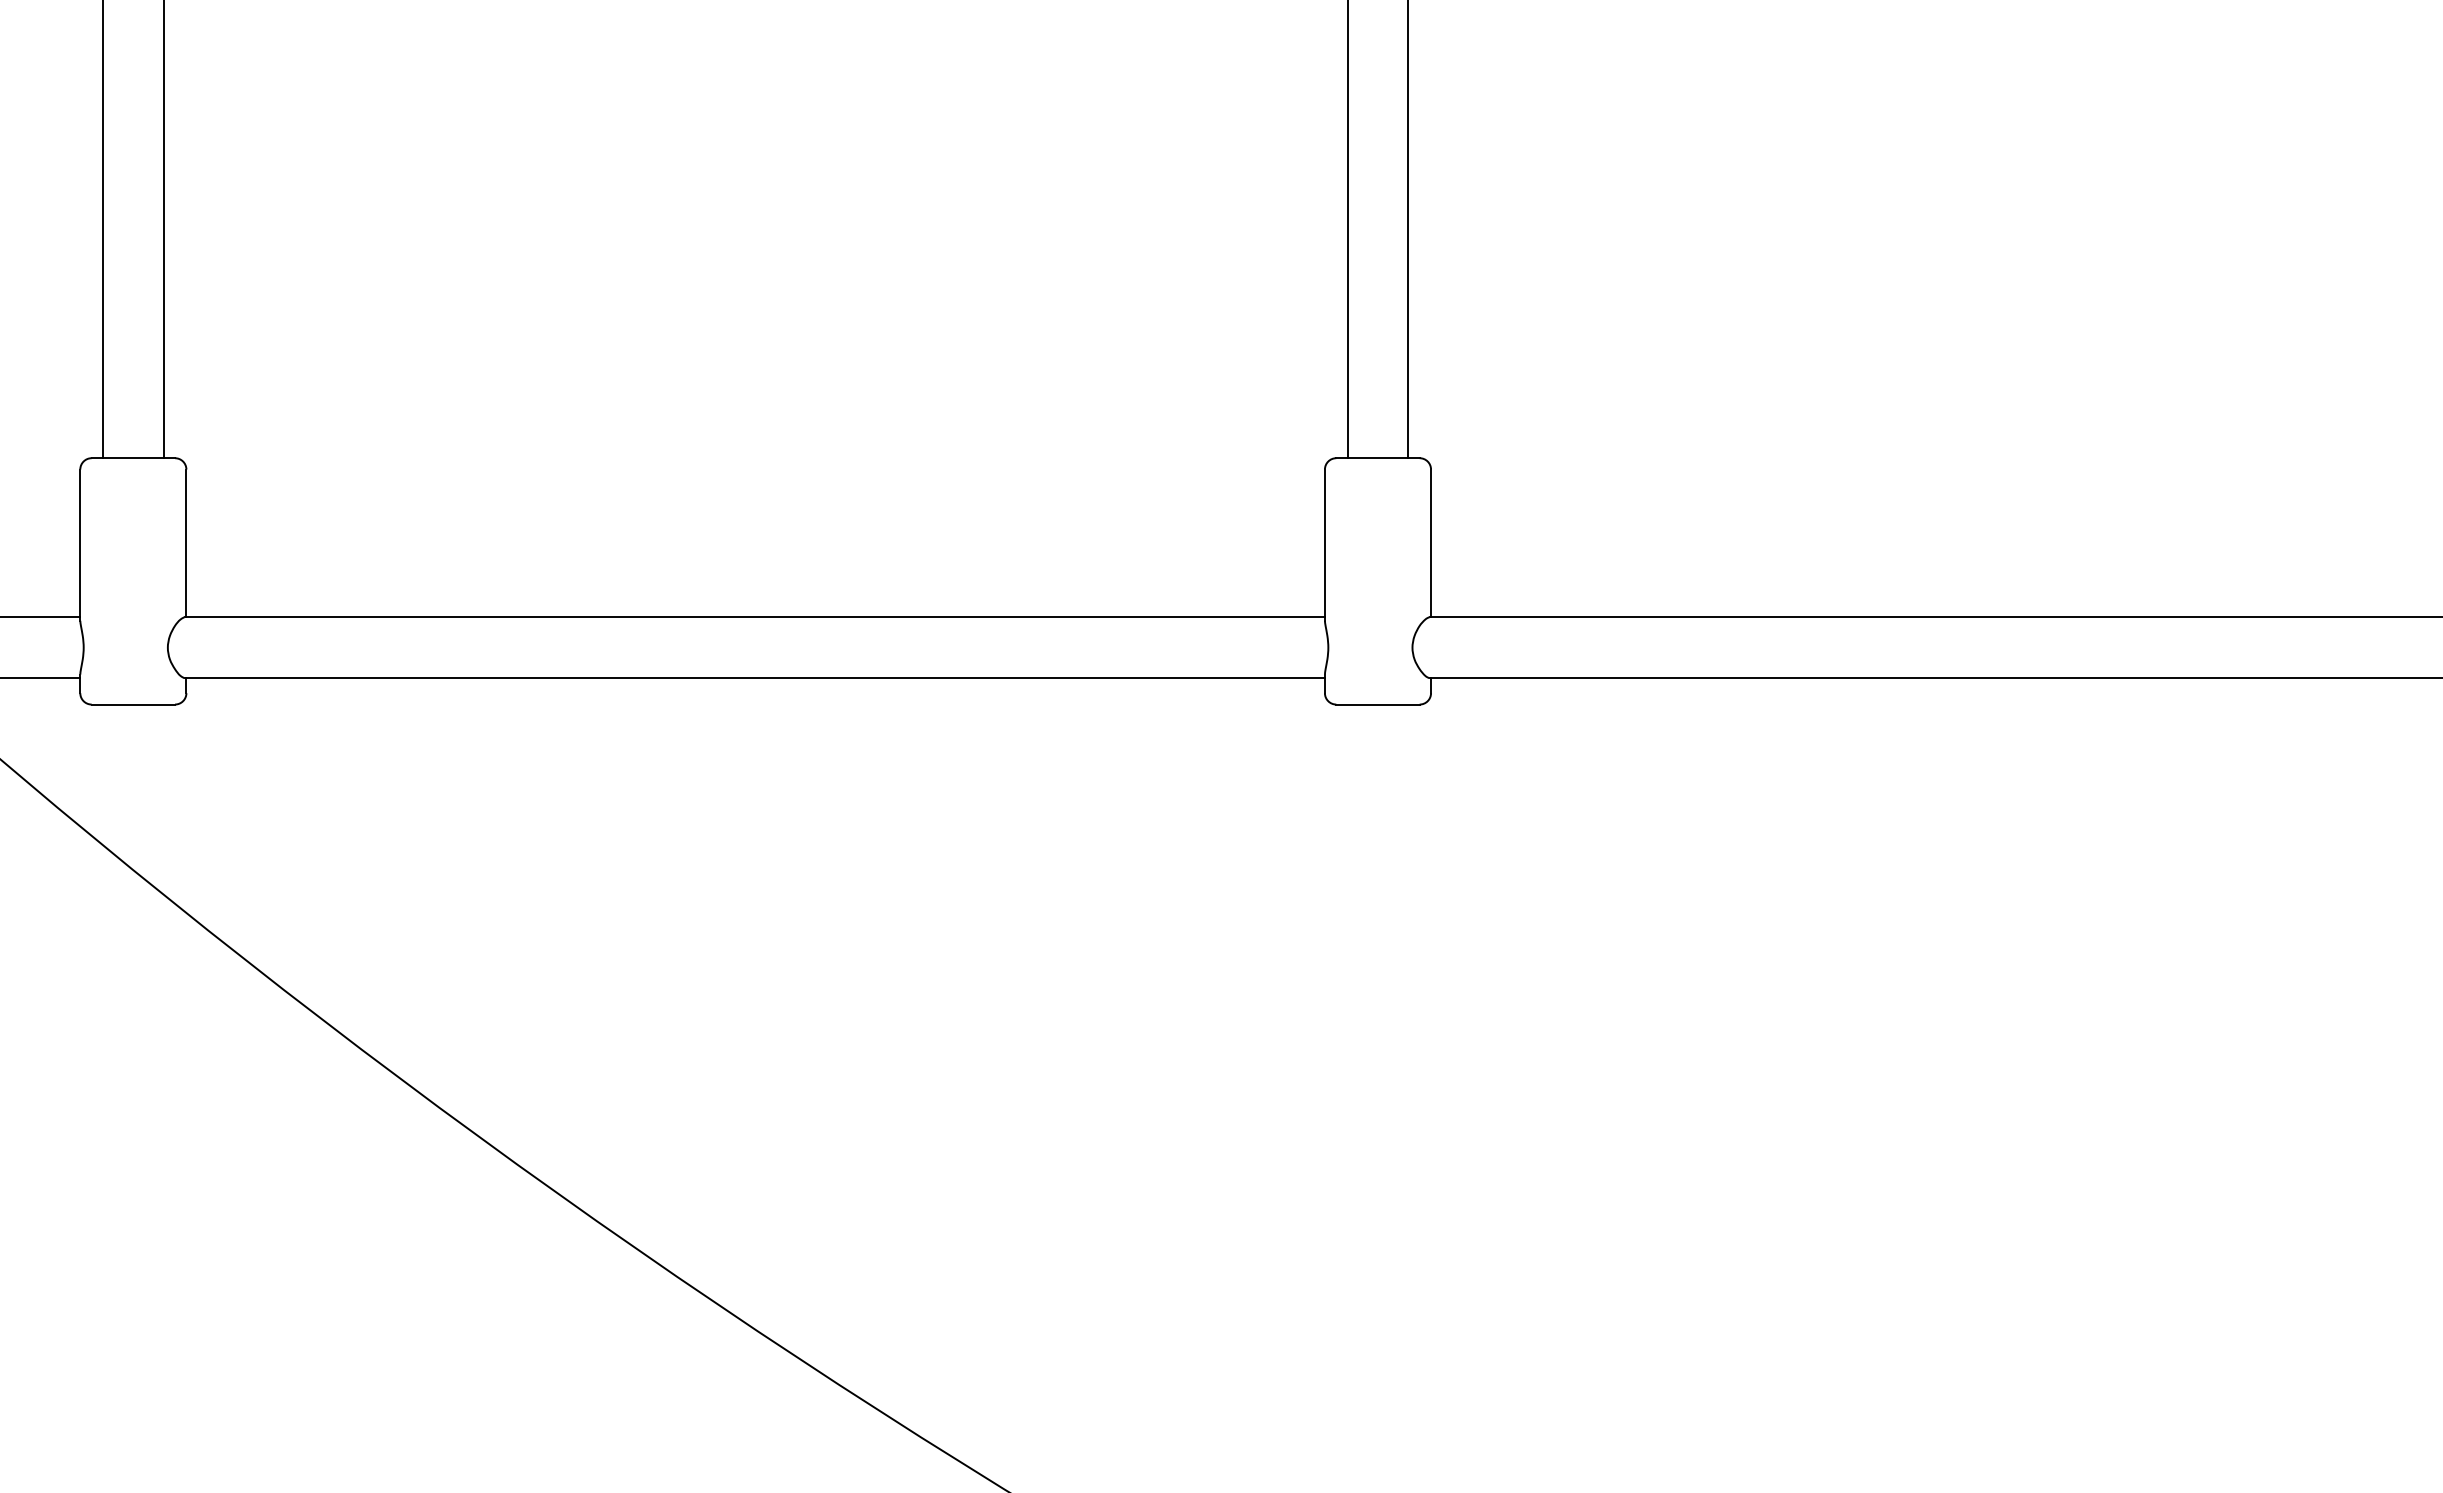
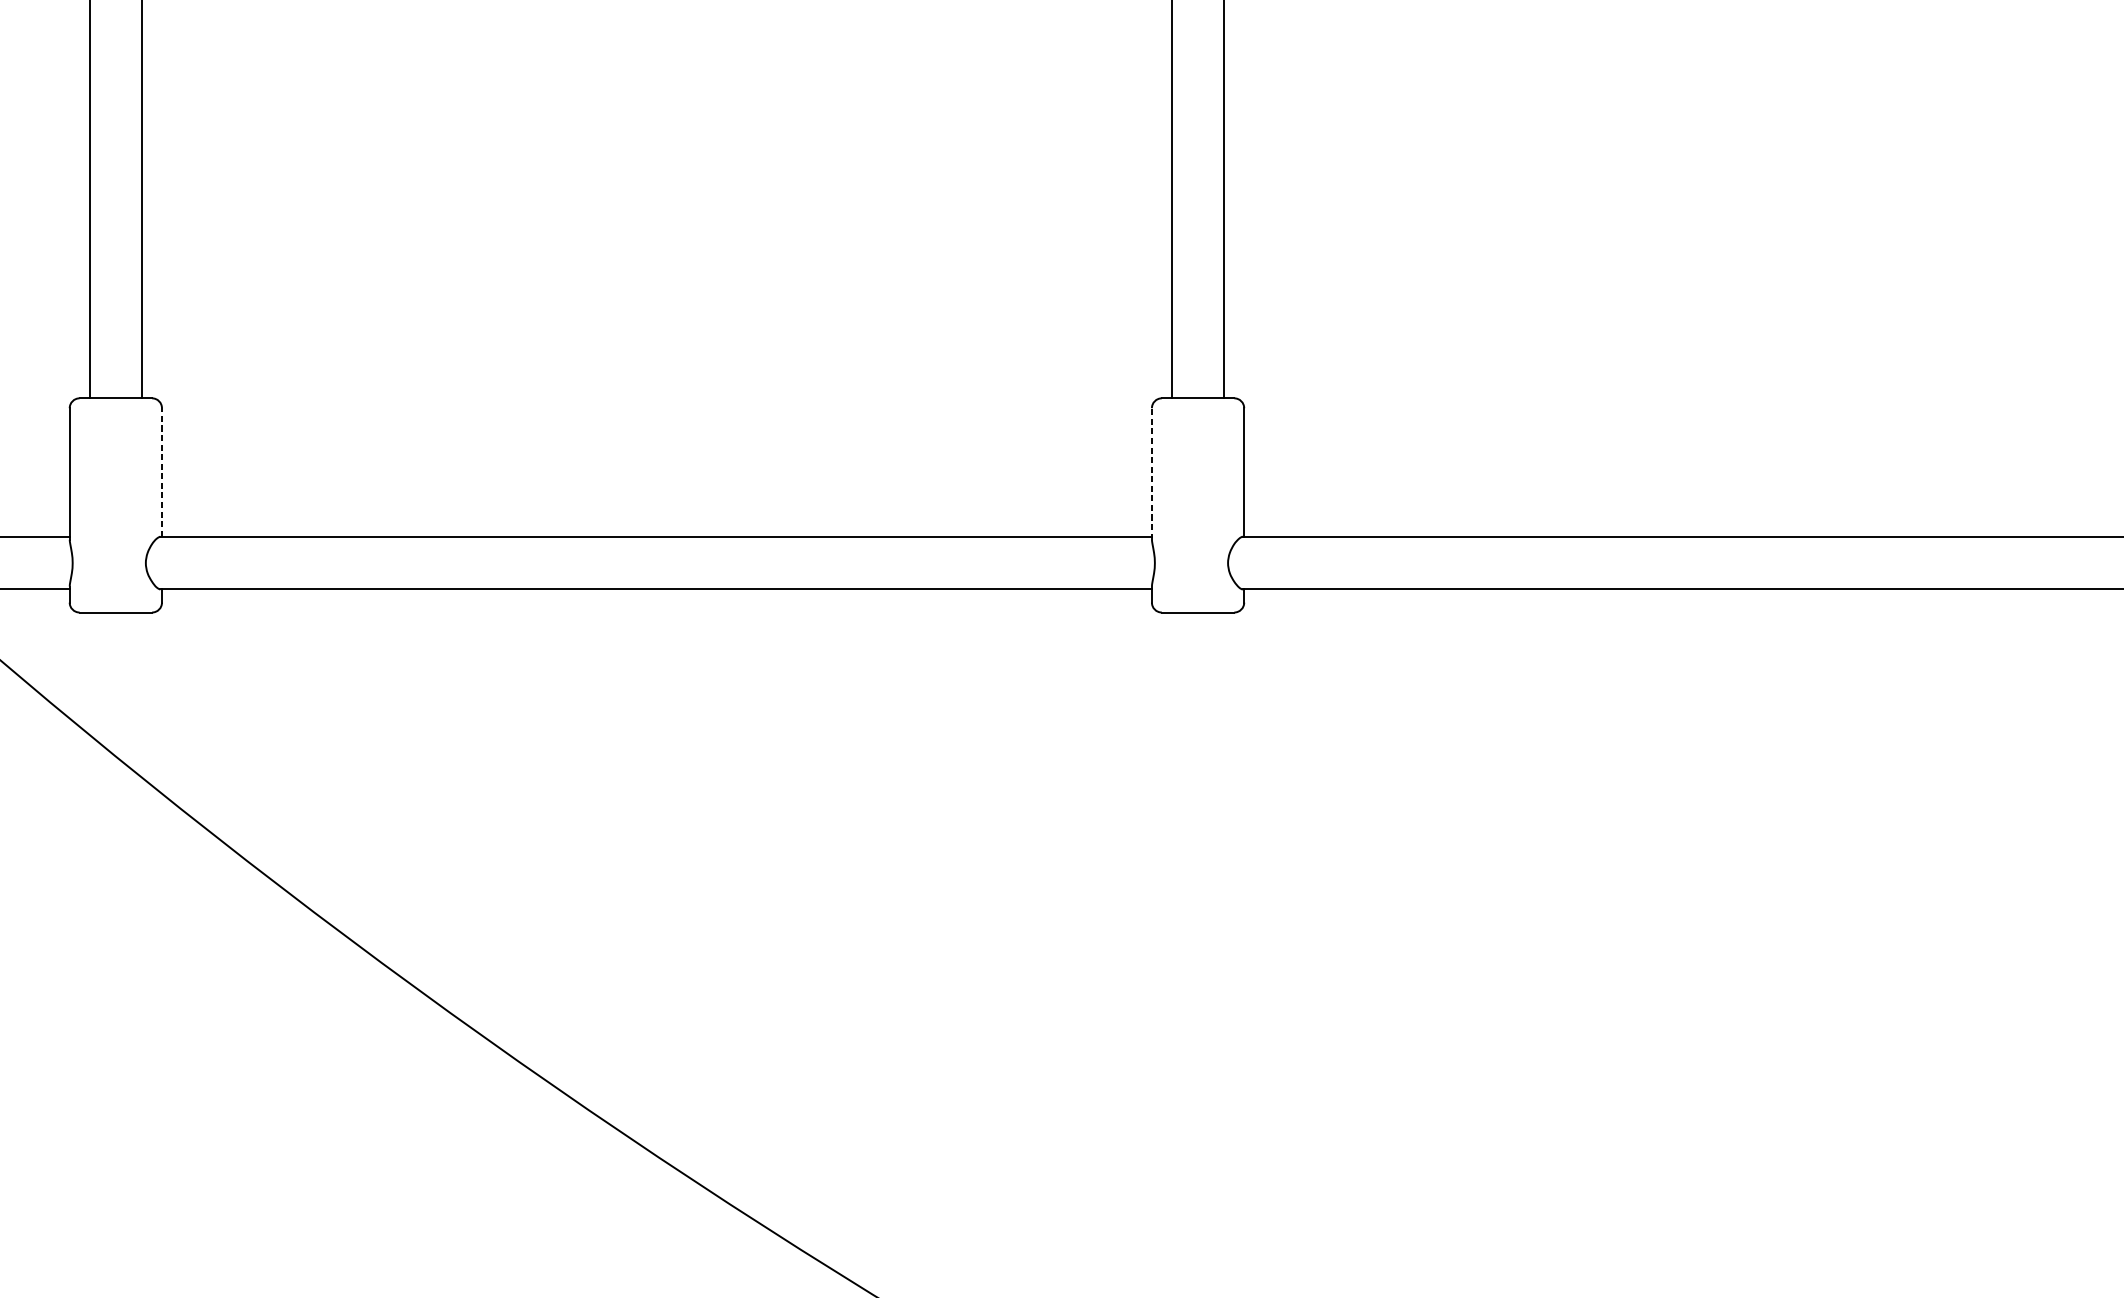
line: (186, 543) -> (162, 472), solid -> dashed
line: (1324, 545) -> (1151, 474), solid -> dashed

